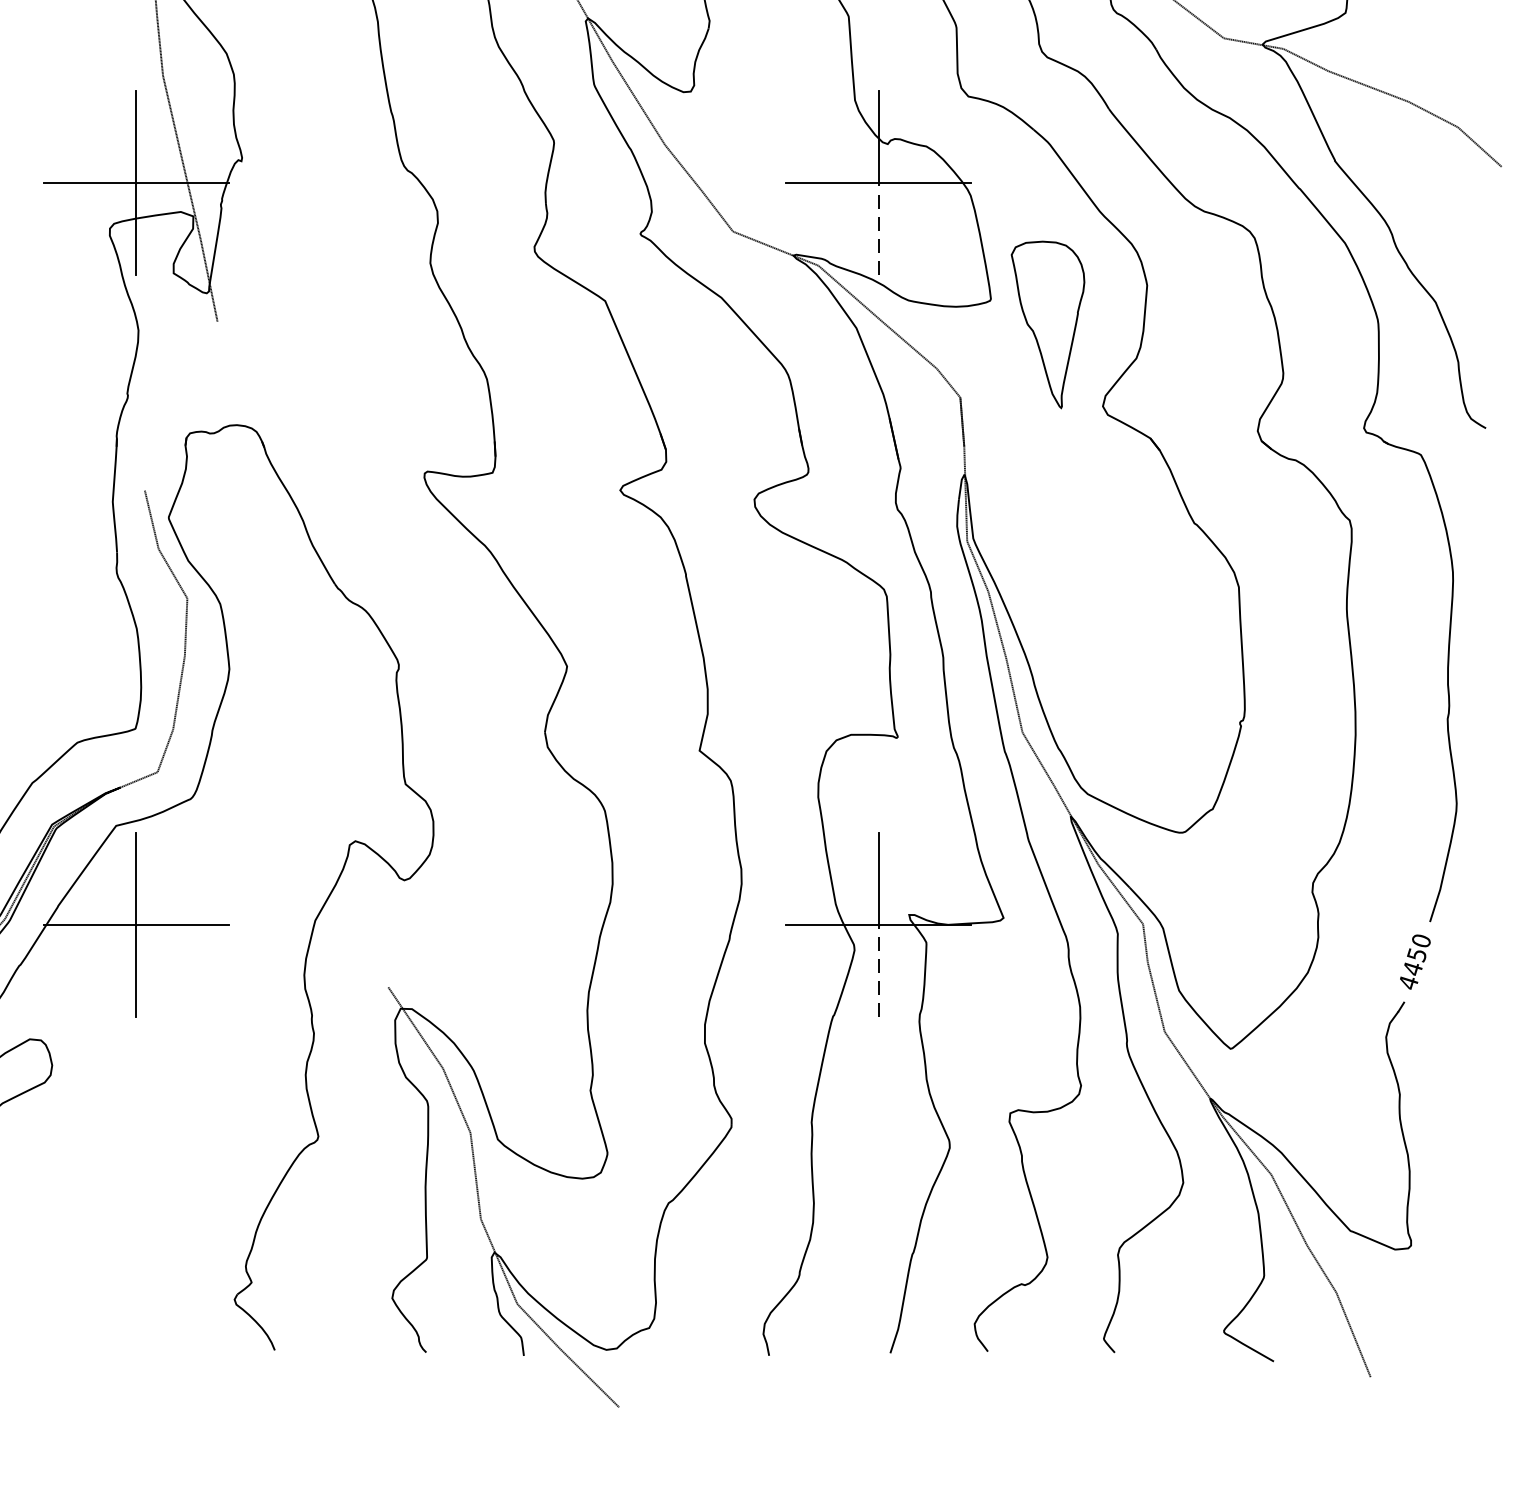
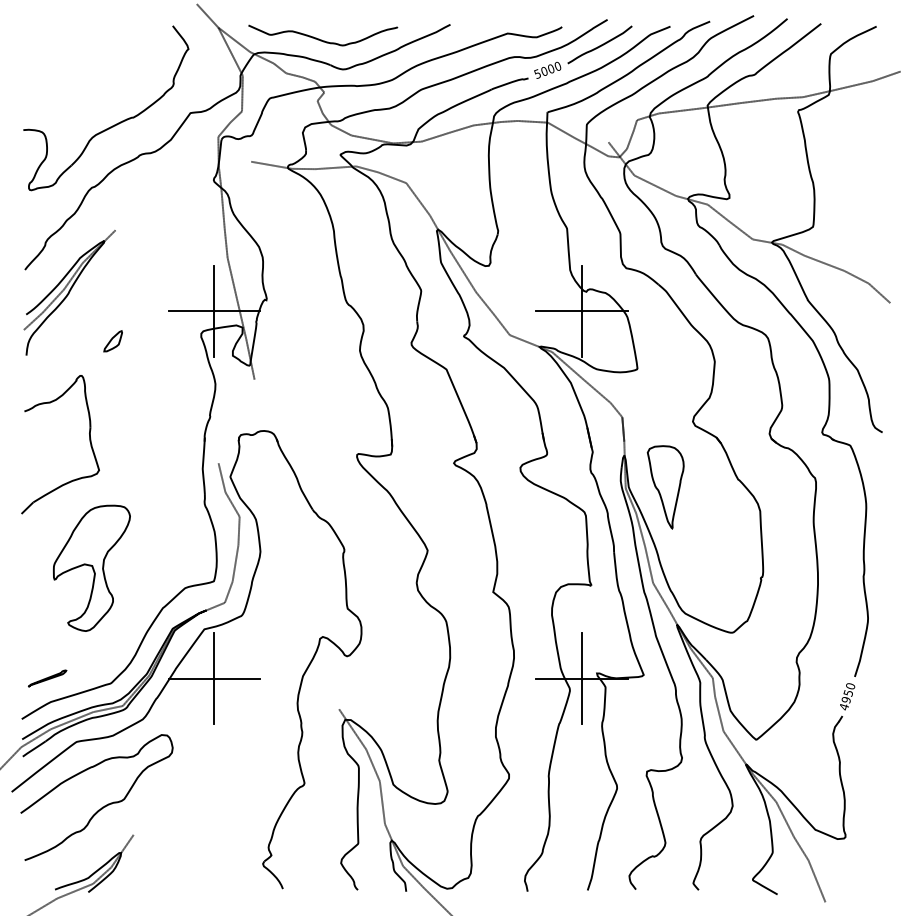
line: (877, 228) -> (581, 333), dashed -> solid
part: (1047, 325) -> (665, 487), moved
text: (1411, 969) -> (845, 700), 4450 -> 4950
line: (877, 971) -> (581, 701), dashed -> solid

